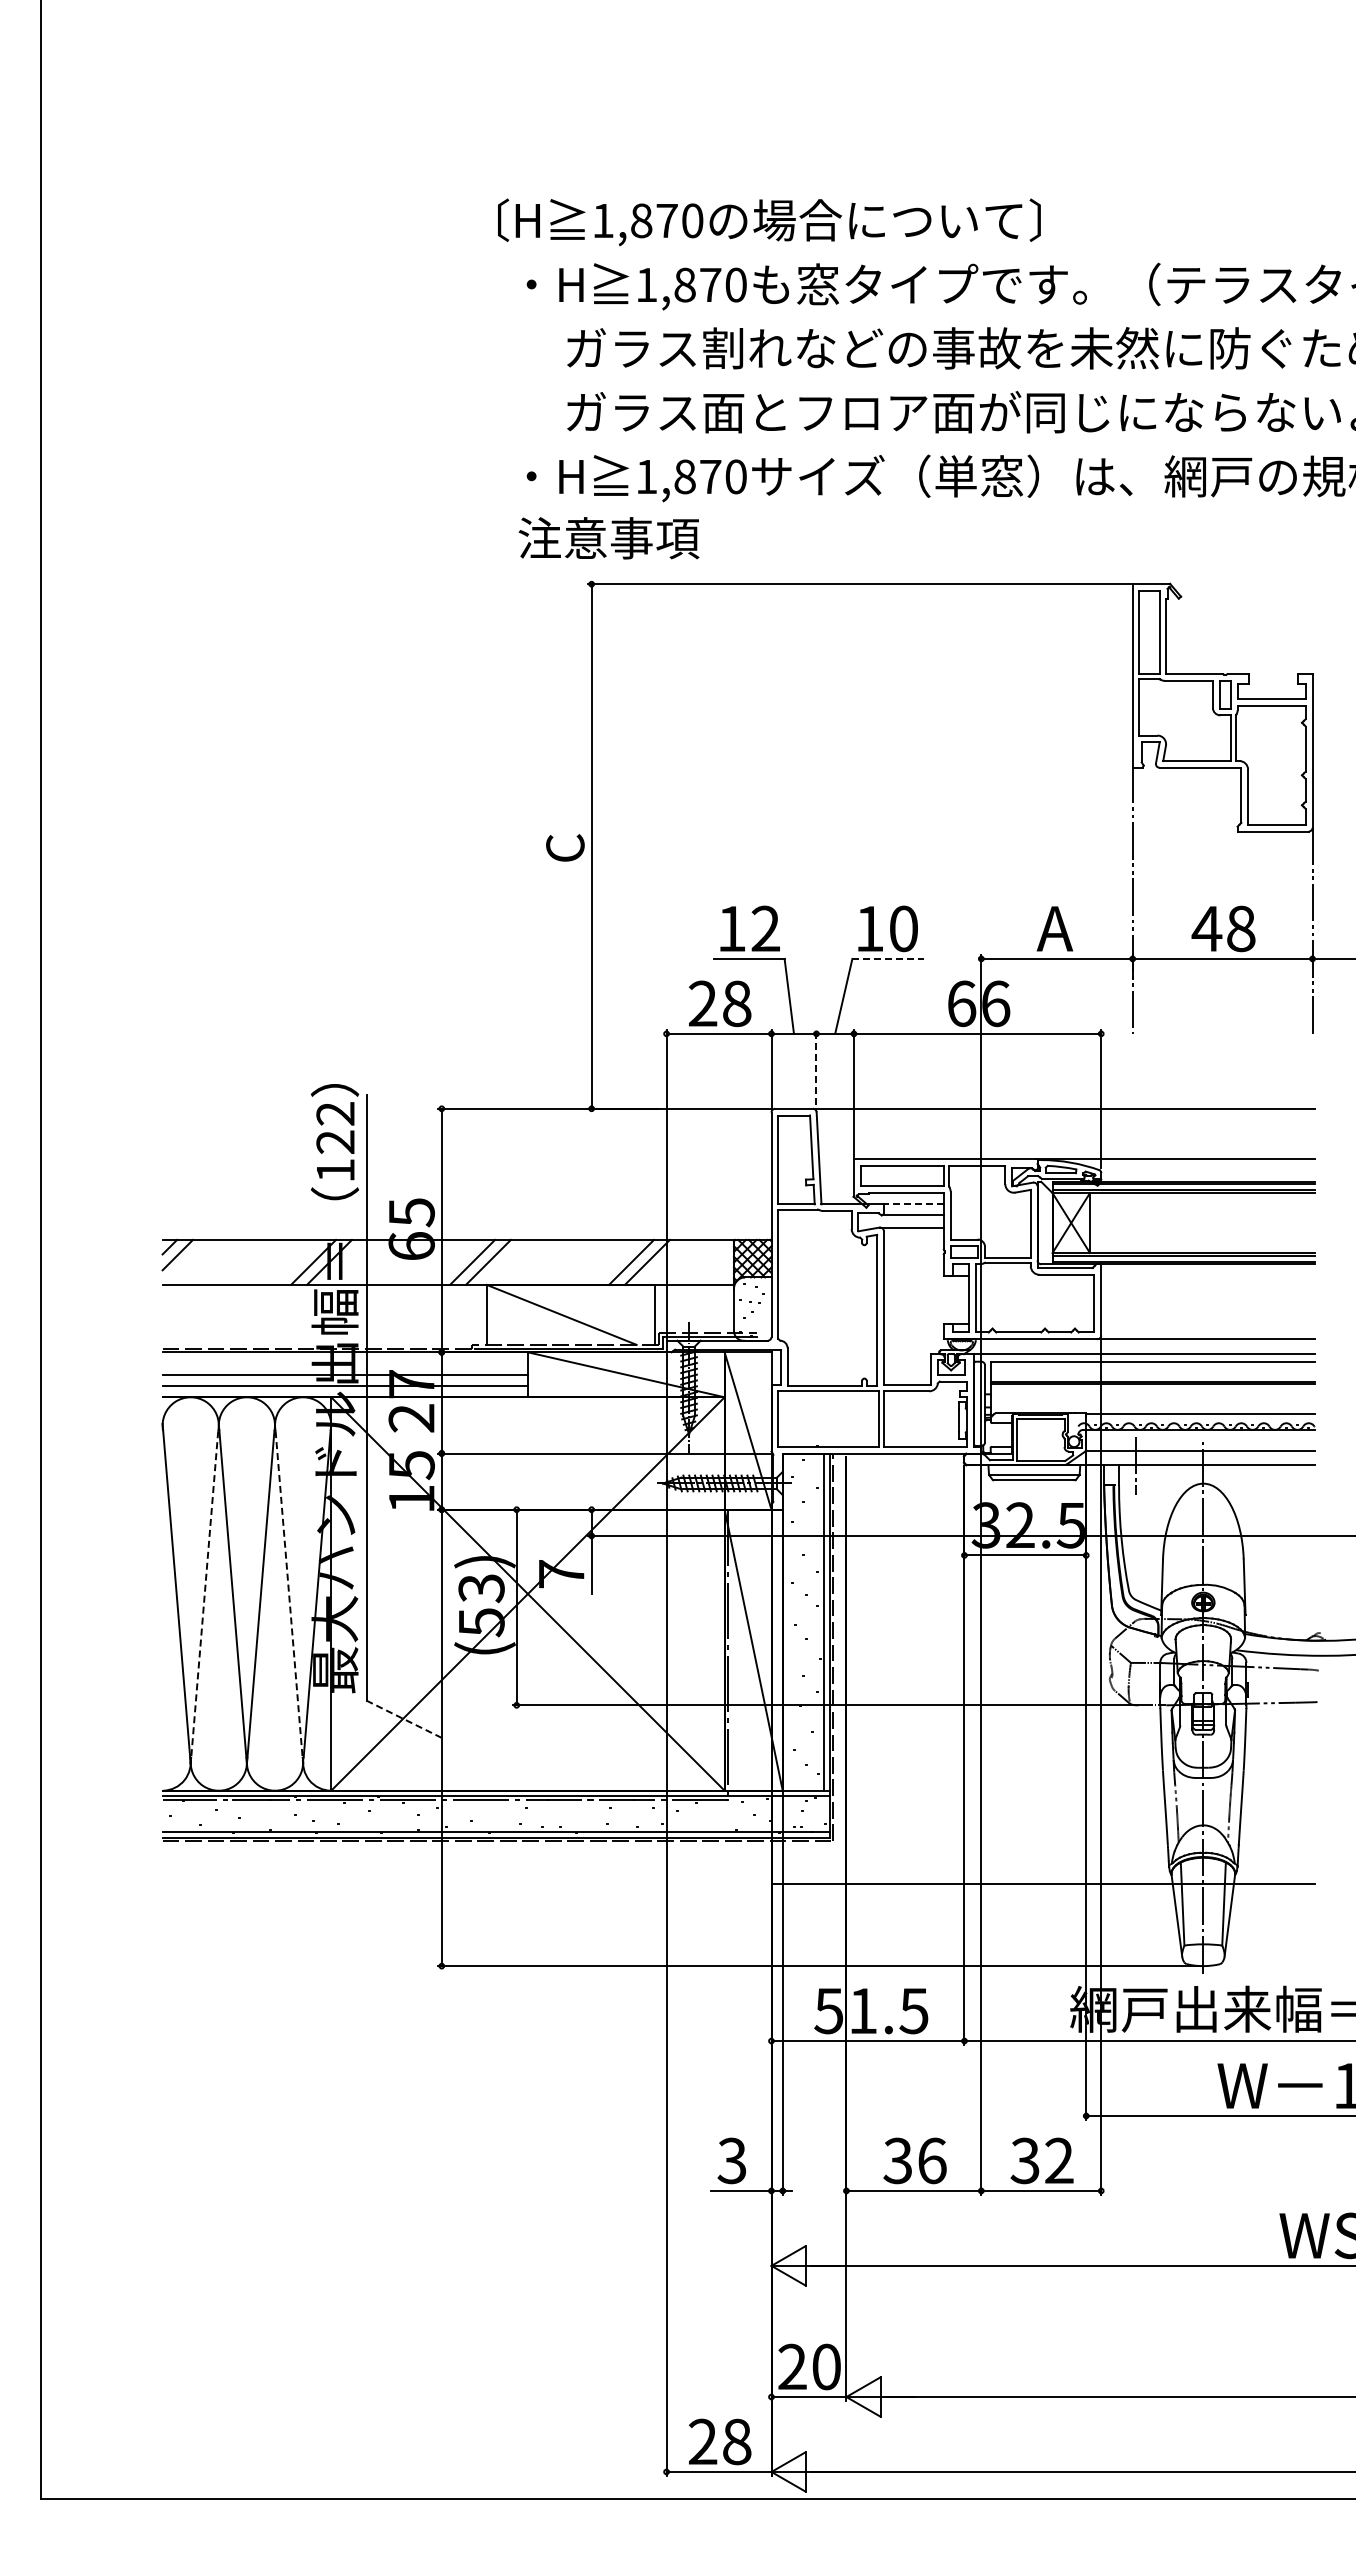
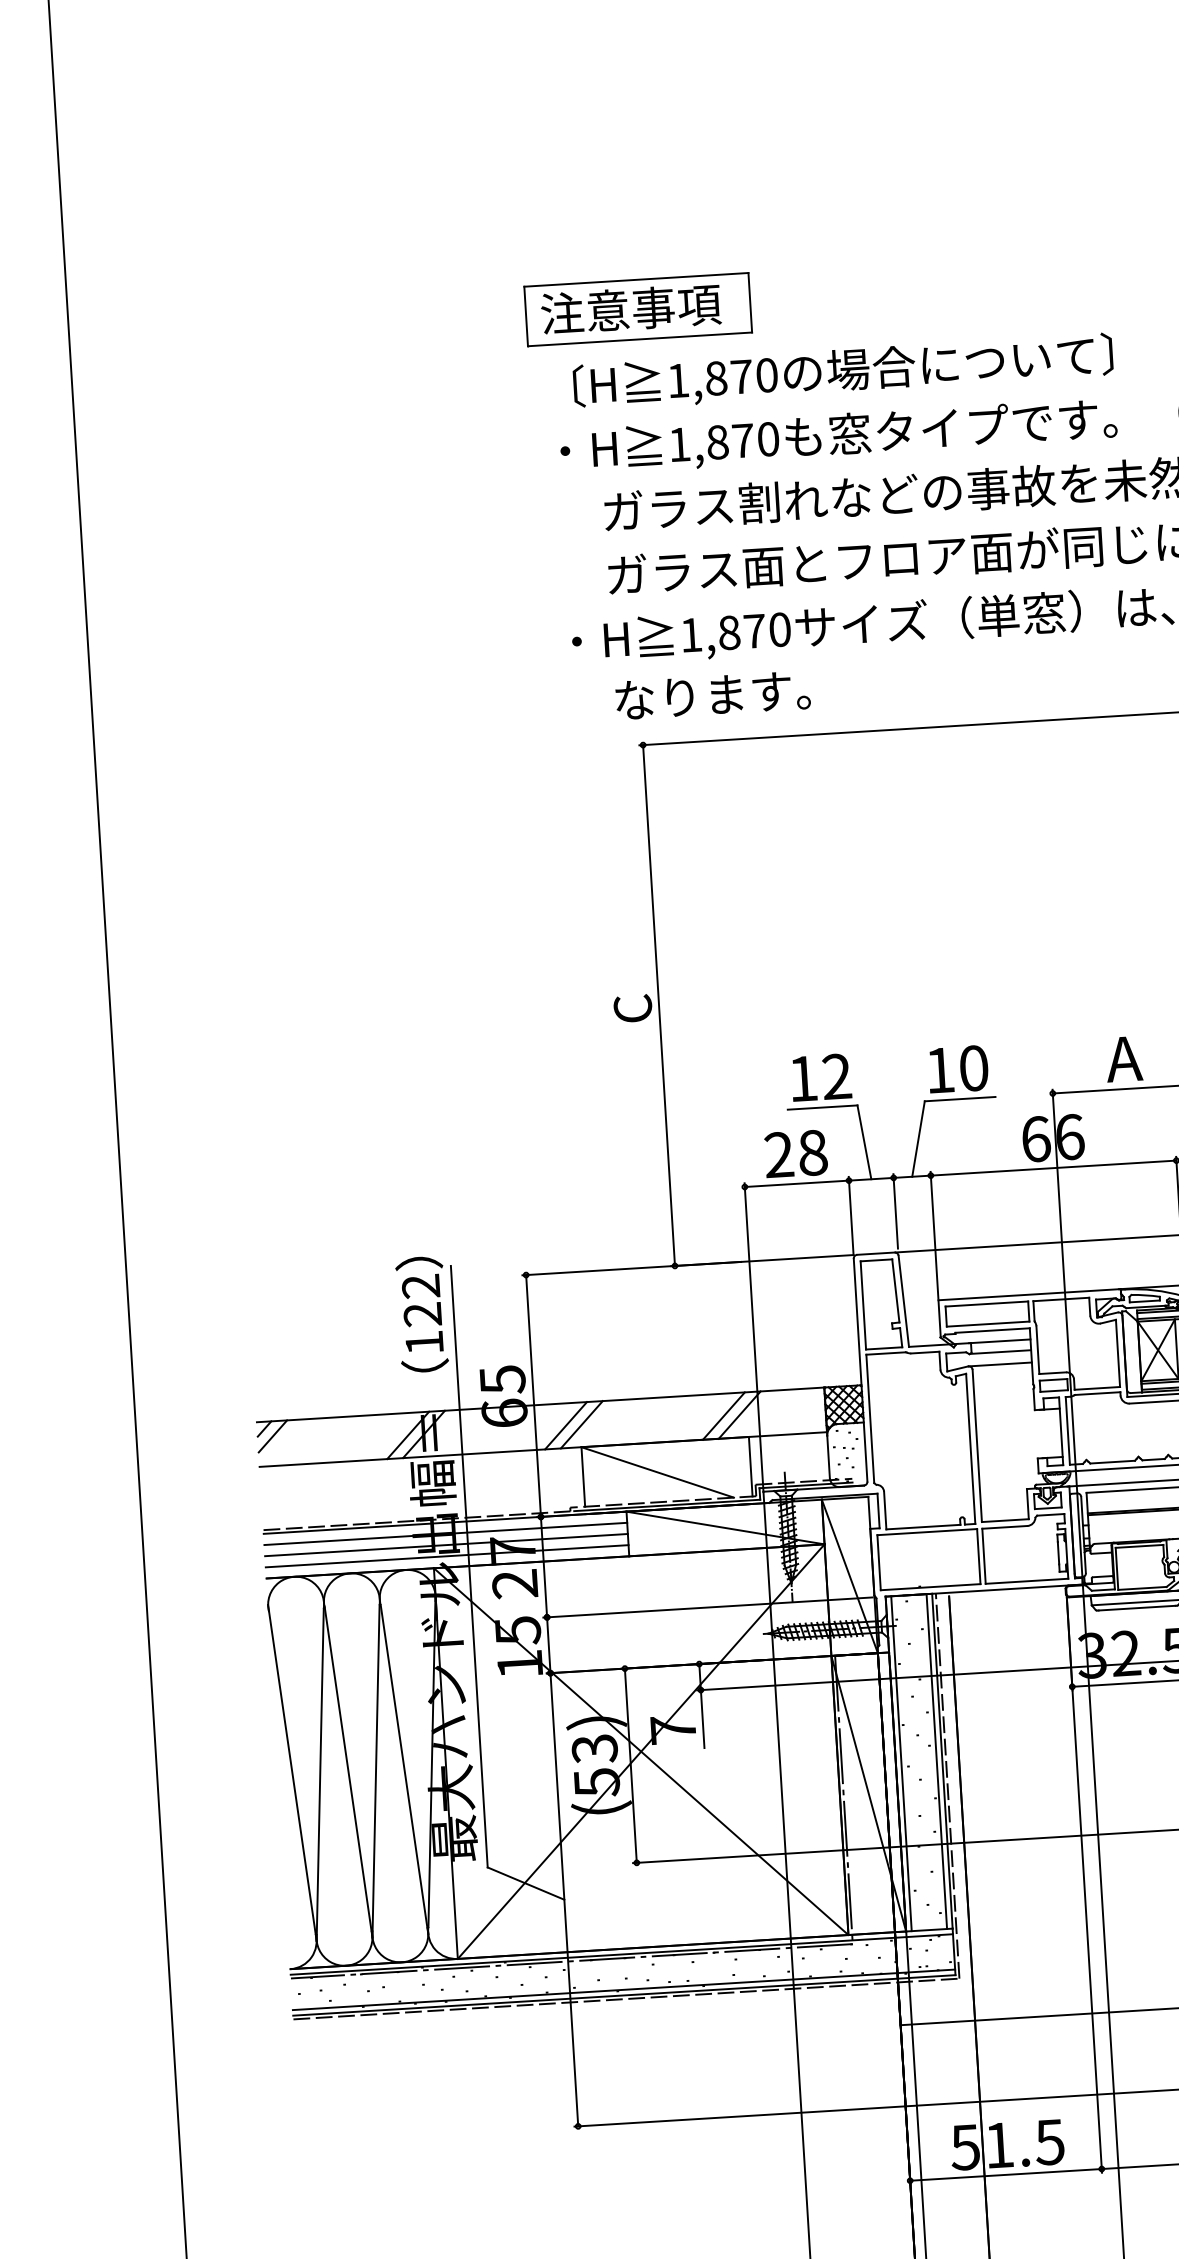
part: (613, 147) -> (638, 310), added
text: (769, 222) -> (843, 372), moved
text: (640, 538) -> (688, 696), 注意事項 -> なります。
line: (887, 958) -> (959, 1098), dashed -> solid
line: (816, 1067) -> (895, 1211), dashed -> solid
line: (912, 1204) -> (999, 1341), dashed -> solid
line: (344, 1363) -> (445, 1533), added
line: (204, 1597) -> (320, 1774), dashed -> solid
line: (289, 1598) -> (404, 1770), dashed -> solid
line: (788, 1621) -> (901, 1763), added
line: (404, 1719) -> (526, 1883), dashed -> solid

